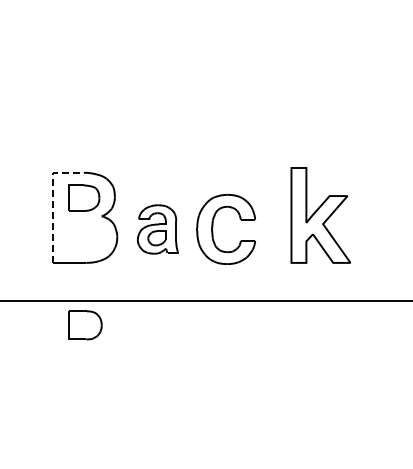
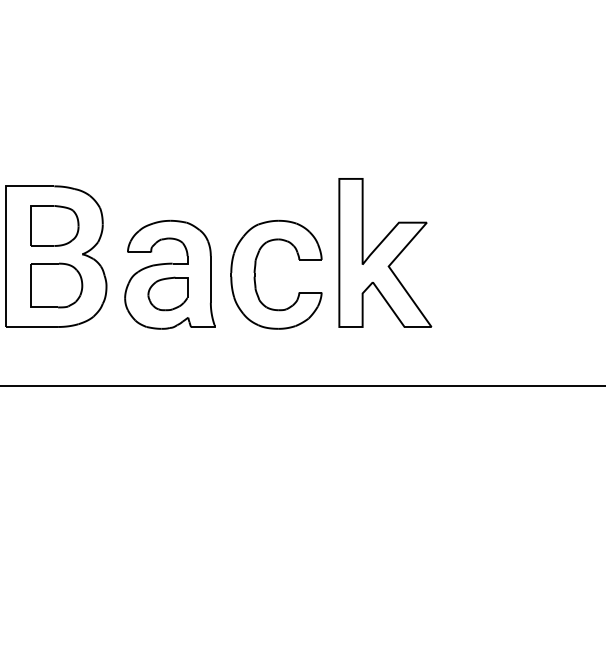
line: (52, 201) -> (5, 231), dashed -> solid
part: (320, 215) -> (384, 253), moved
part: (157, 229) -> (169, 274), size x1.43
part: (85, 325) -> (56, 285), moved

